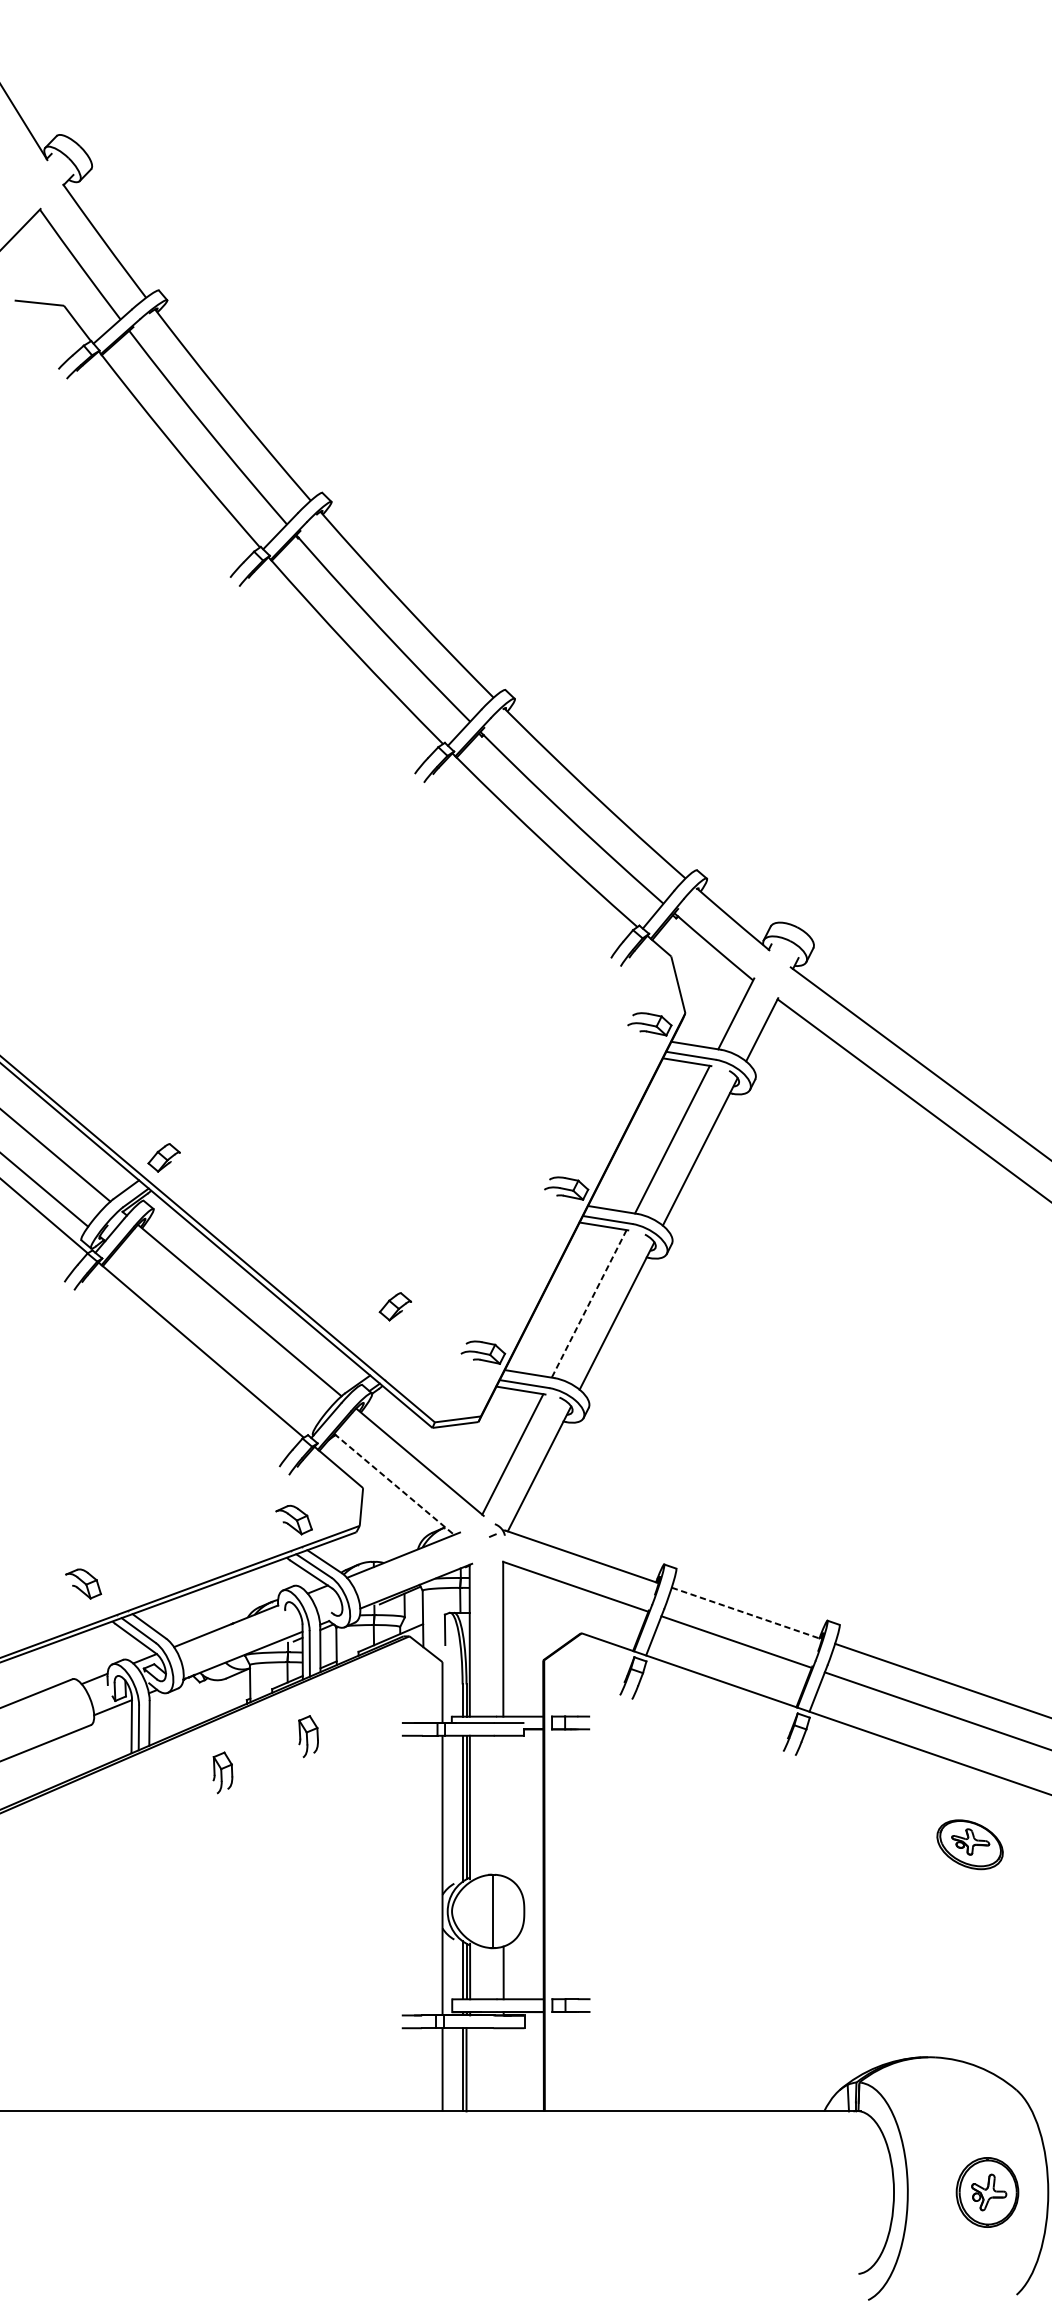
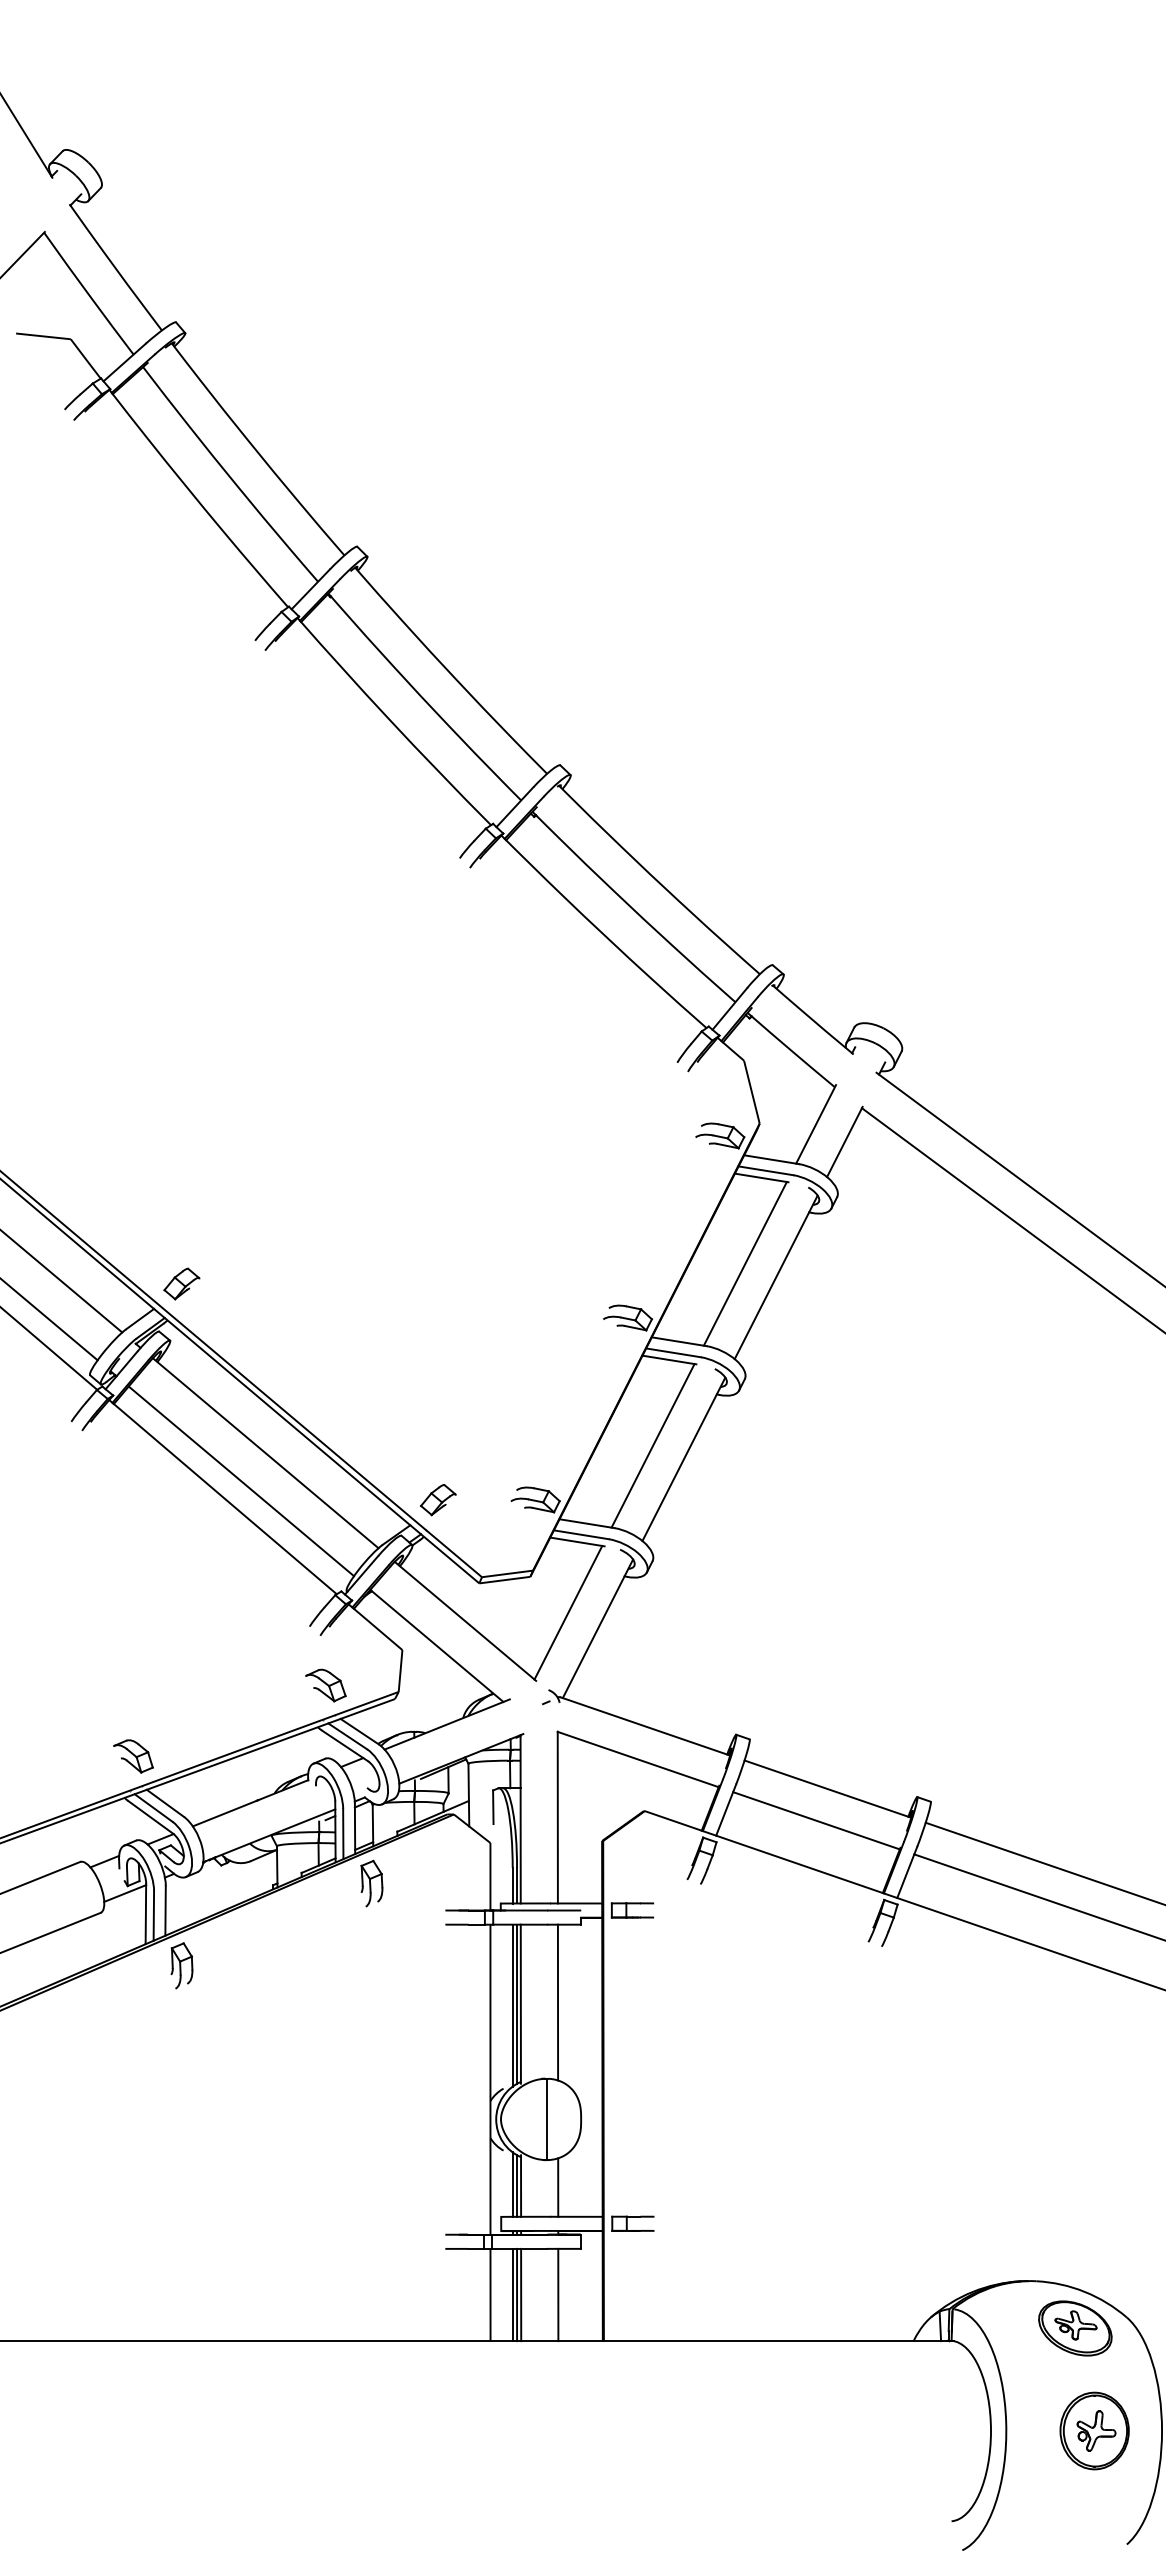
line: (589, 1303) -> (653, 1445), dashed -> solid
part: (395, 1307) -> (438, 1500), moved
line: (217, 1336) -> (241, 1481), added
line: (394, 1484) -> (437, 1646), dashed -> solid
part: (83, 1584) -> (133, 1756), moved
line: (747, 1613) -> (828, 1789), dashed -> solid
part: (308, 1736) -> (371, 1883), moved
part: (222, 1772) -> (181, 1965), moved
line: (502, 1805) -> (557, 2002), added
part: (970, 1844) -> (1075, 2328), moved
line: (470, 2069) -> (521, 2294), added
line: (503, 2069) -> (558, 2294), added

